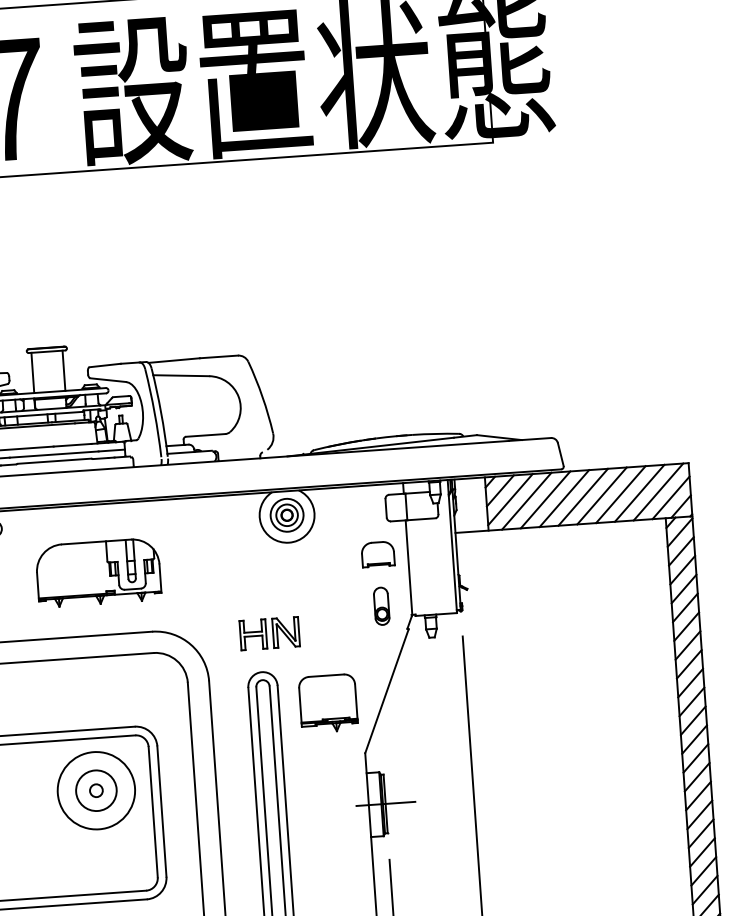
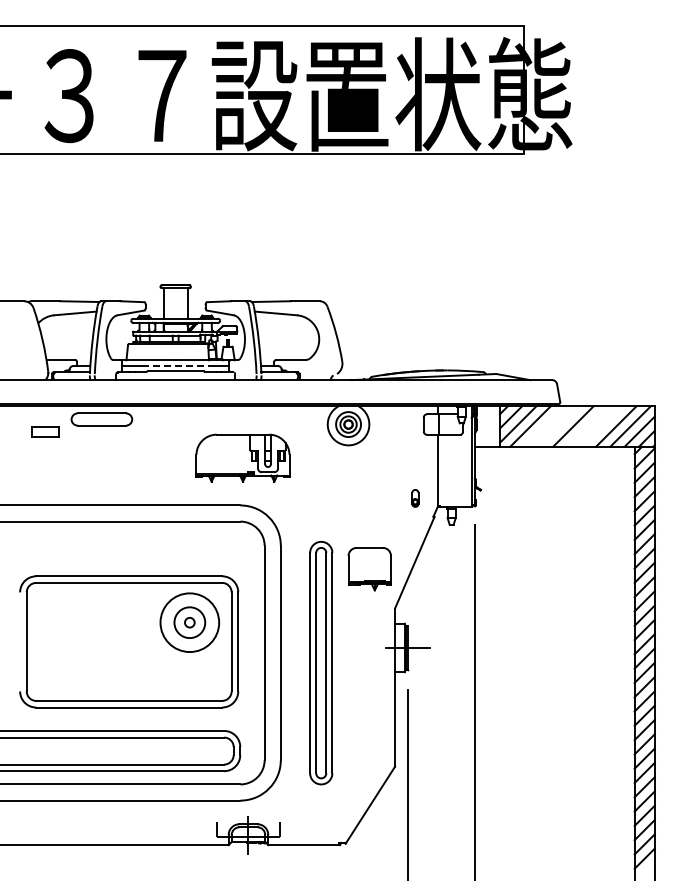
line: (53, 454) -> (175, 366), solid -> dashed
line: (620, 494) -> (601, 426), removed
line: (601, 495) -> (587, 426), removed
line: (563, 498) -> (558, 426), removed
line: (545, 499) -> (544, 426), removed
part: (378, 553) -> (415, 458), removed
part: (97, 572) -> (242, 457), moved
part: (382, 606) -> (415, 498), size x0.6
part: (268, 634) -> (328, 513), removed

